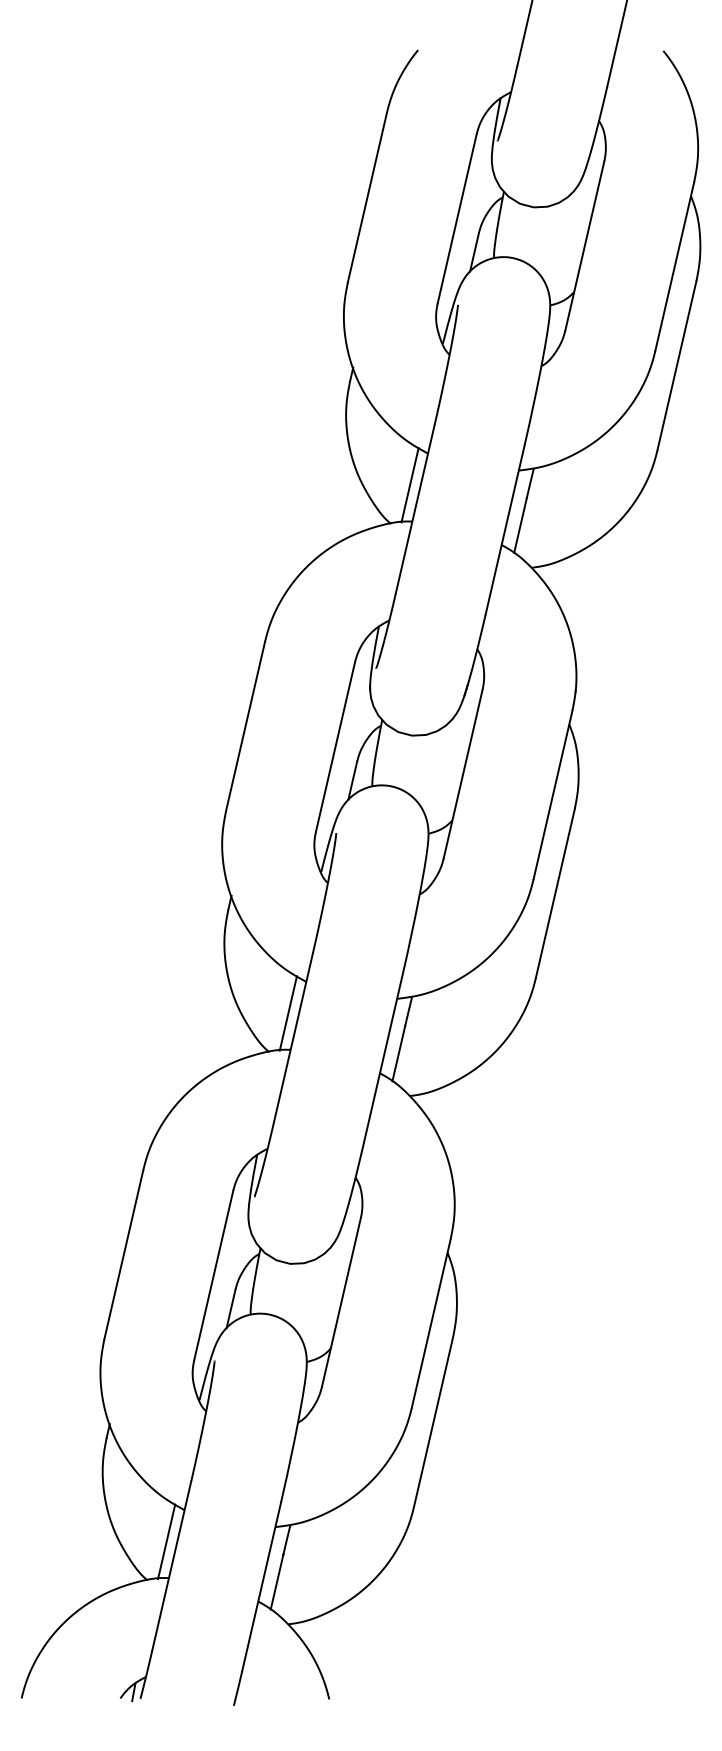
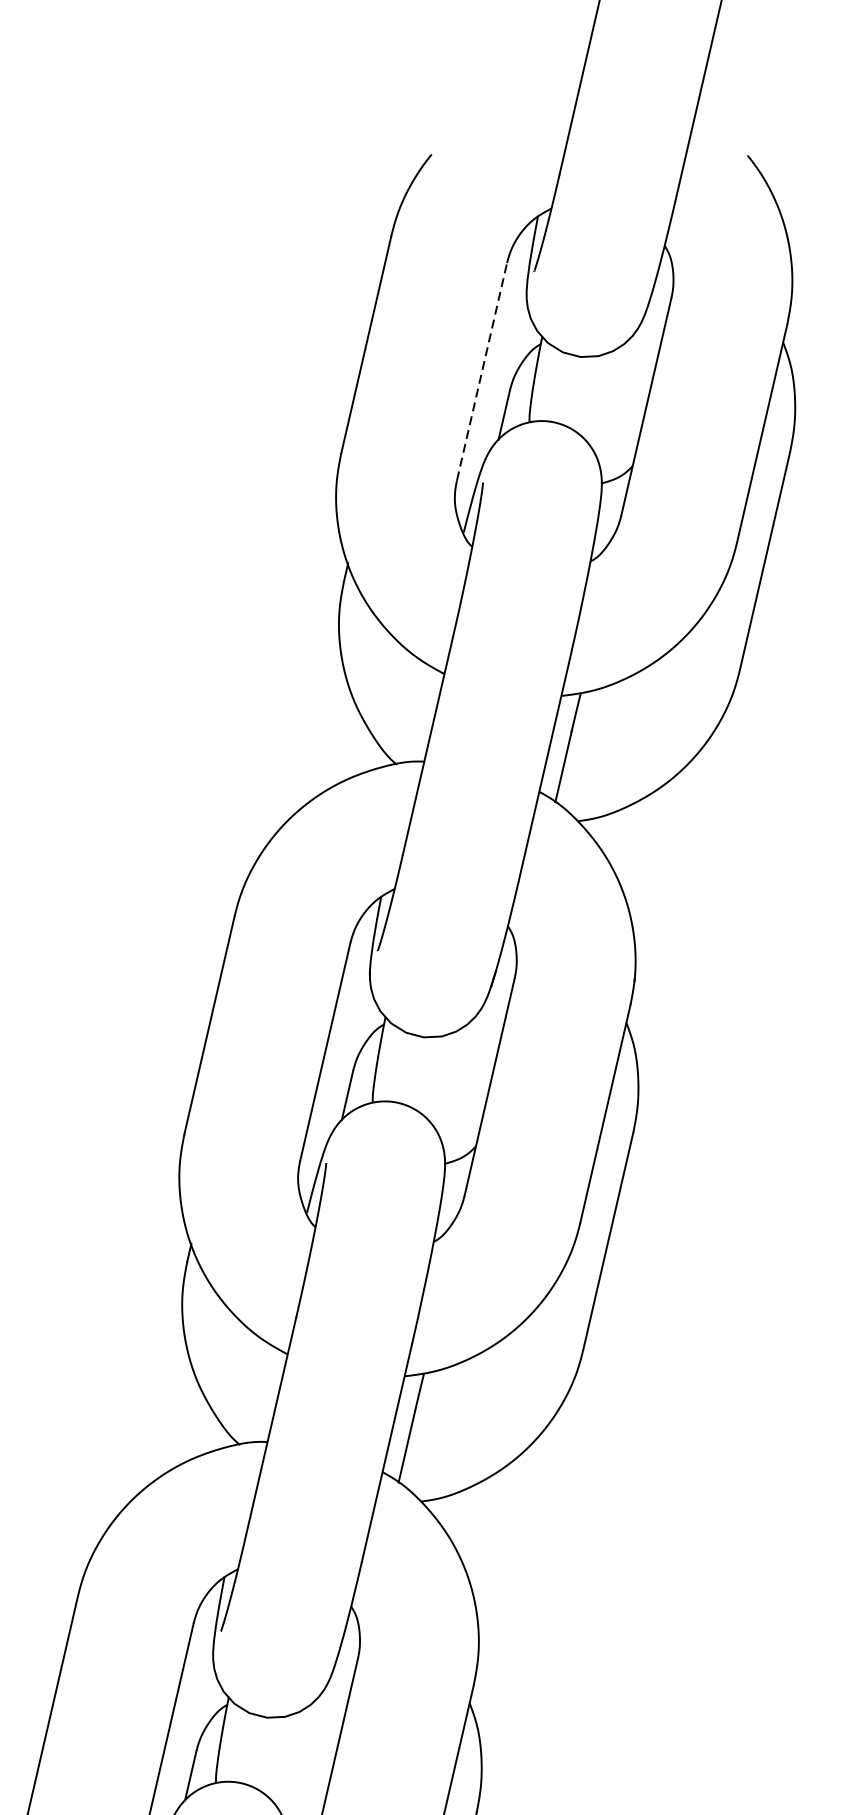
line: (457, 218) -> (482, 371), solid -> dashed
line: (409, 485) -> (420, 715), removed
line: (287, 1013) -> (263, 1395), removed

